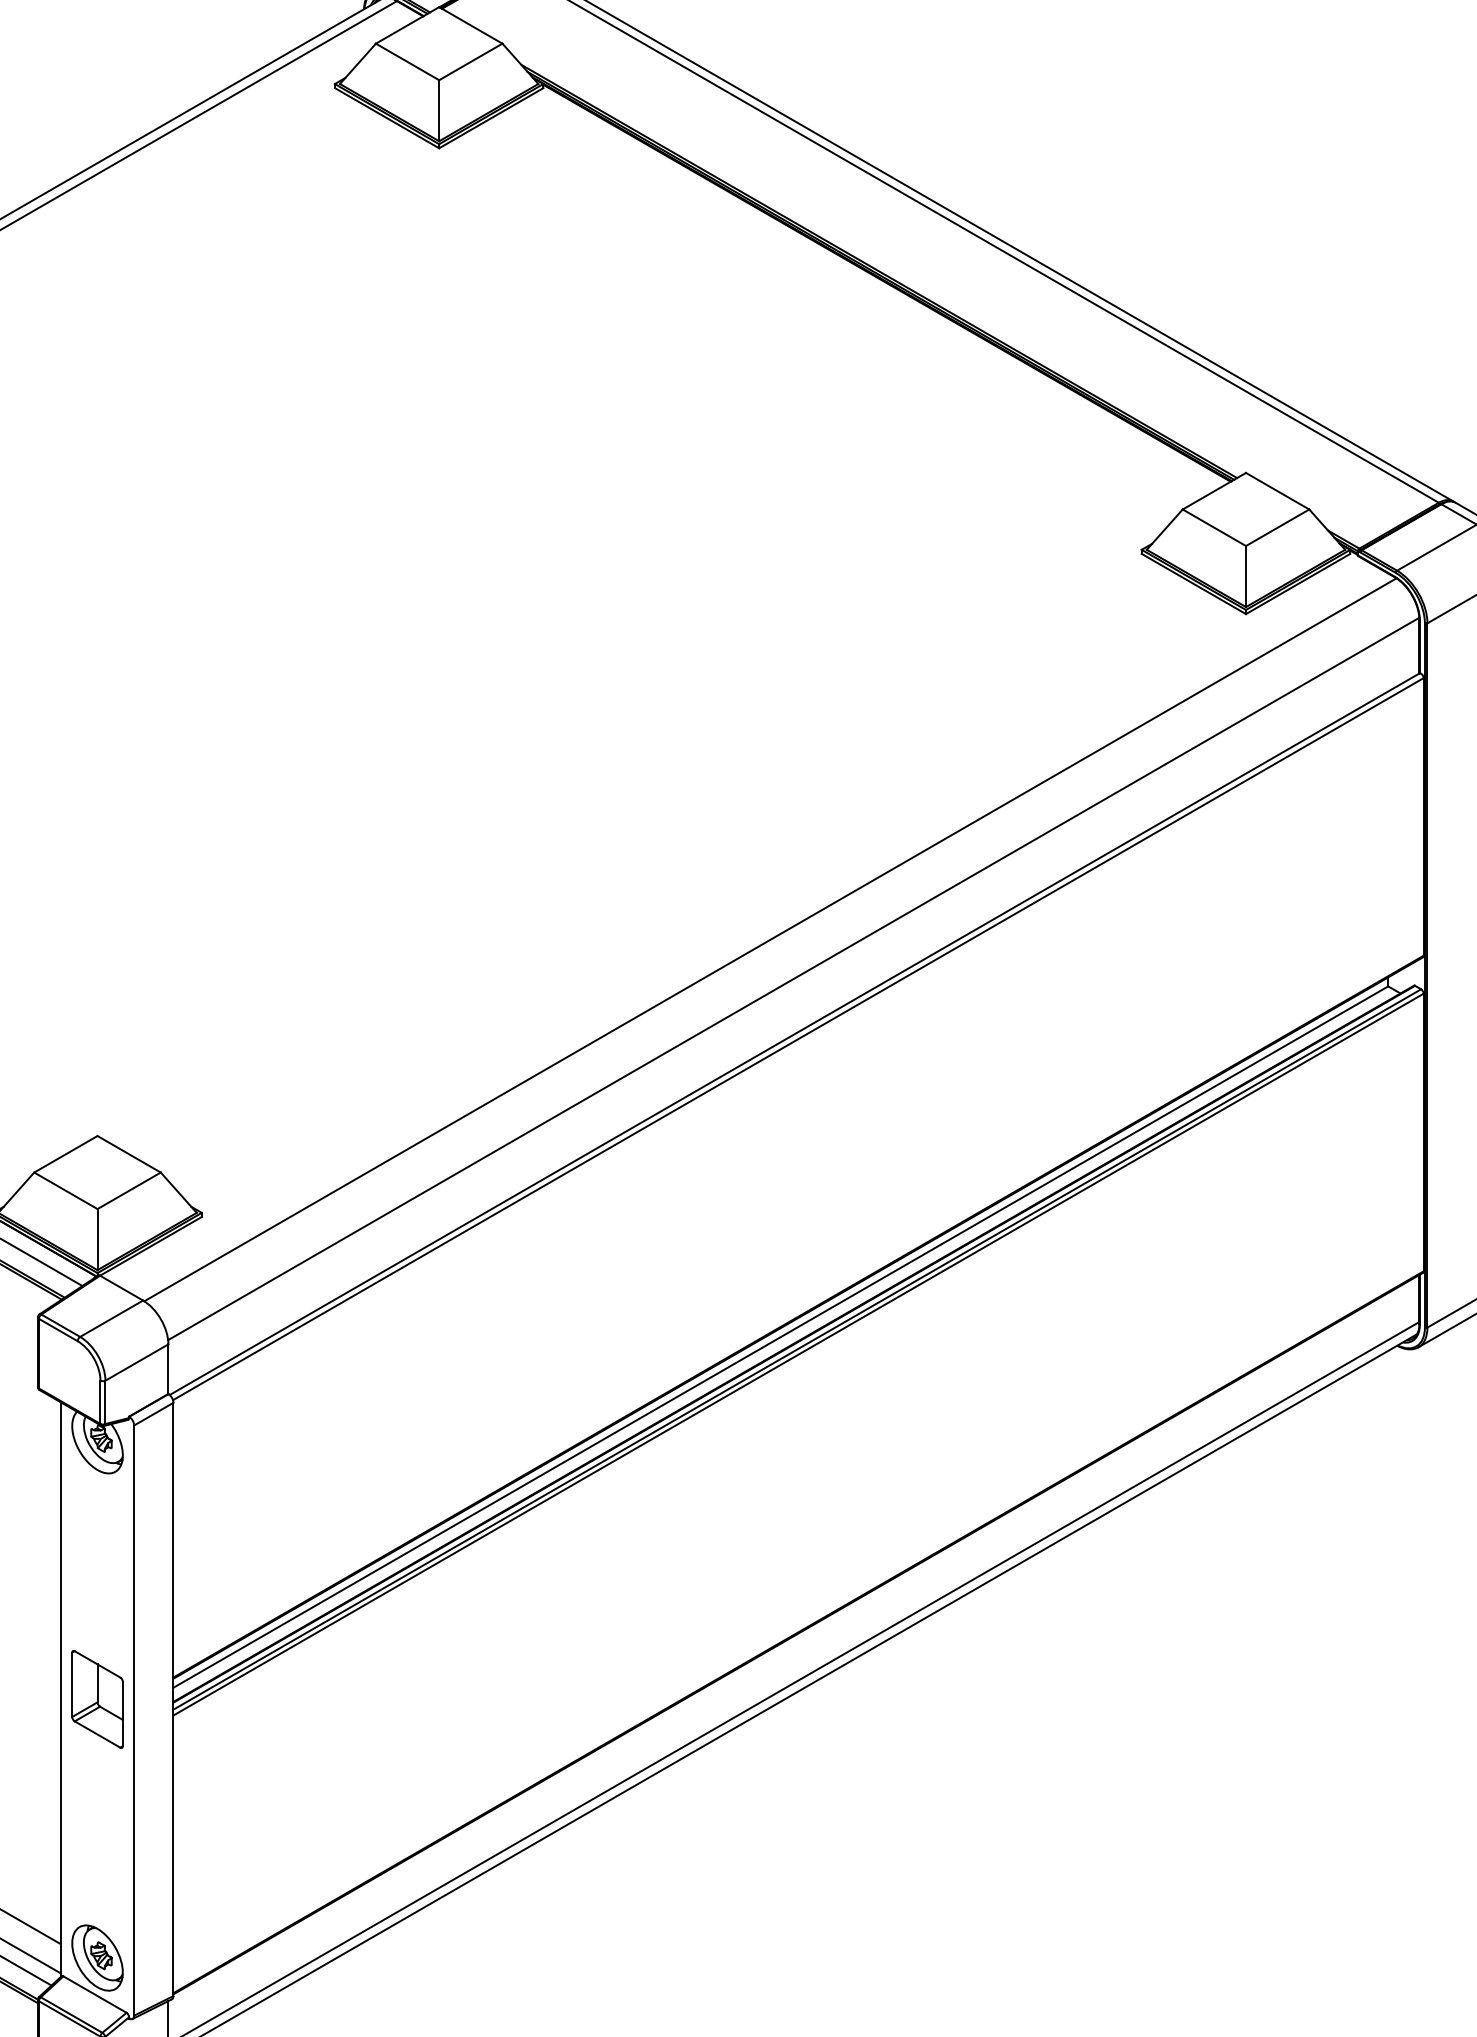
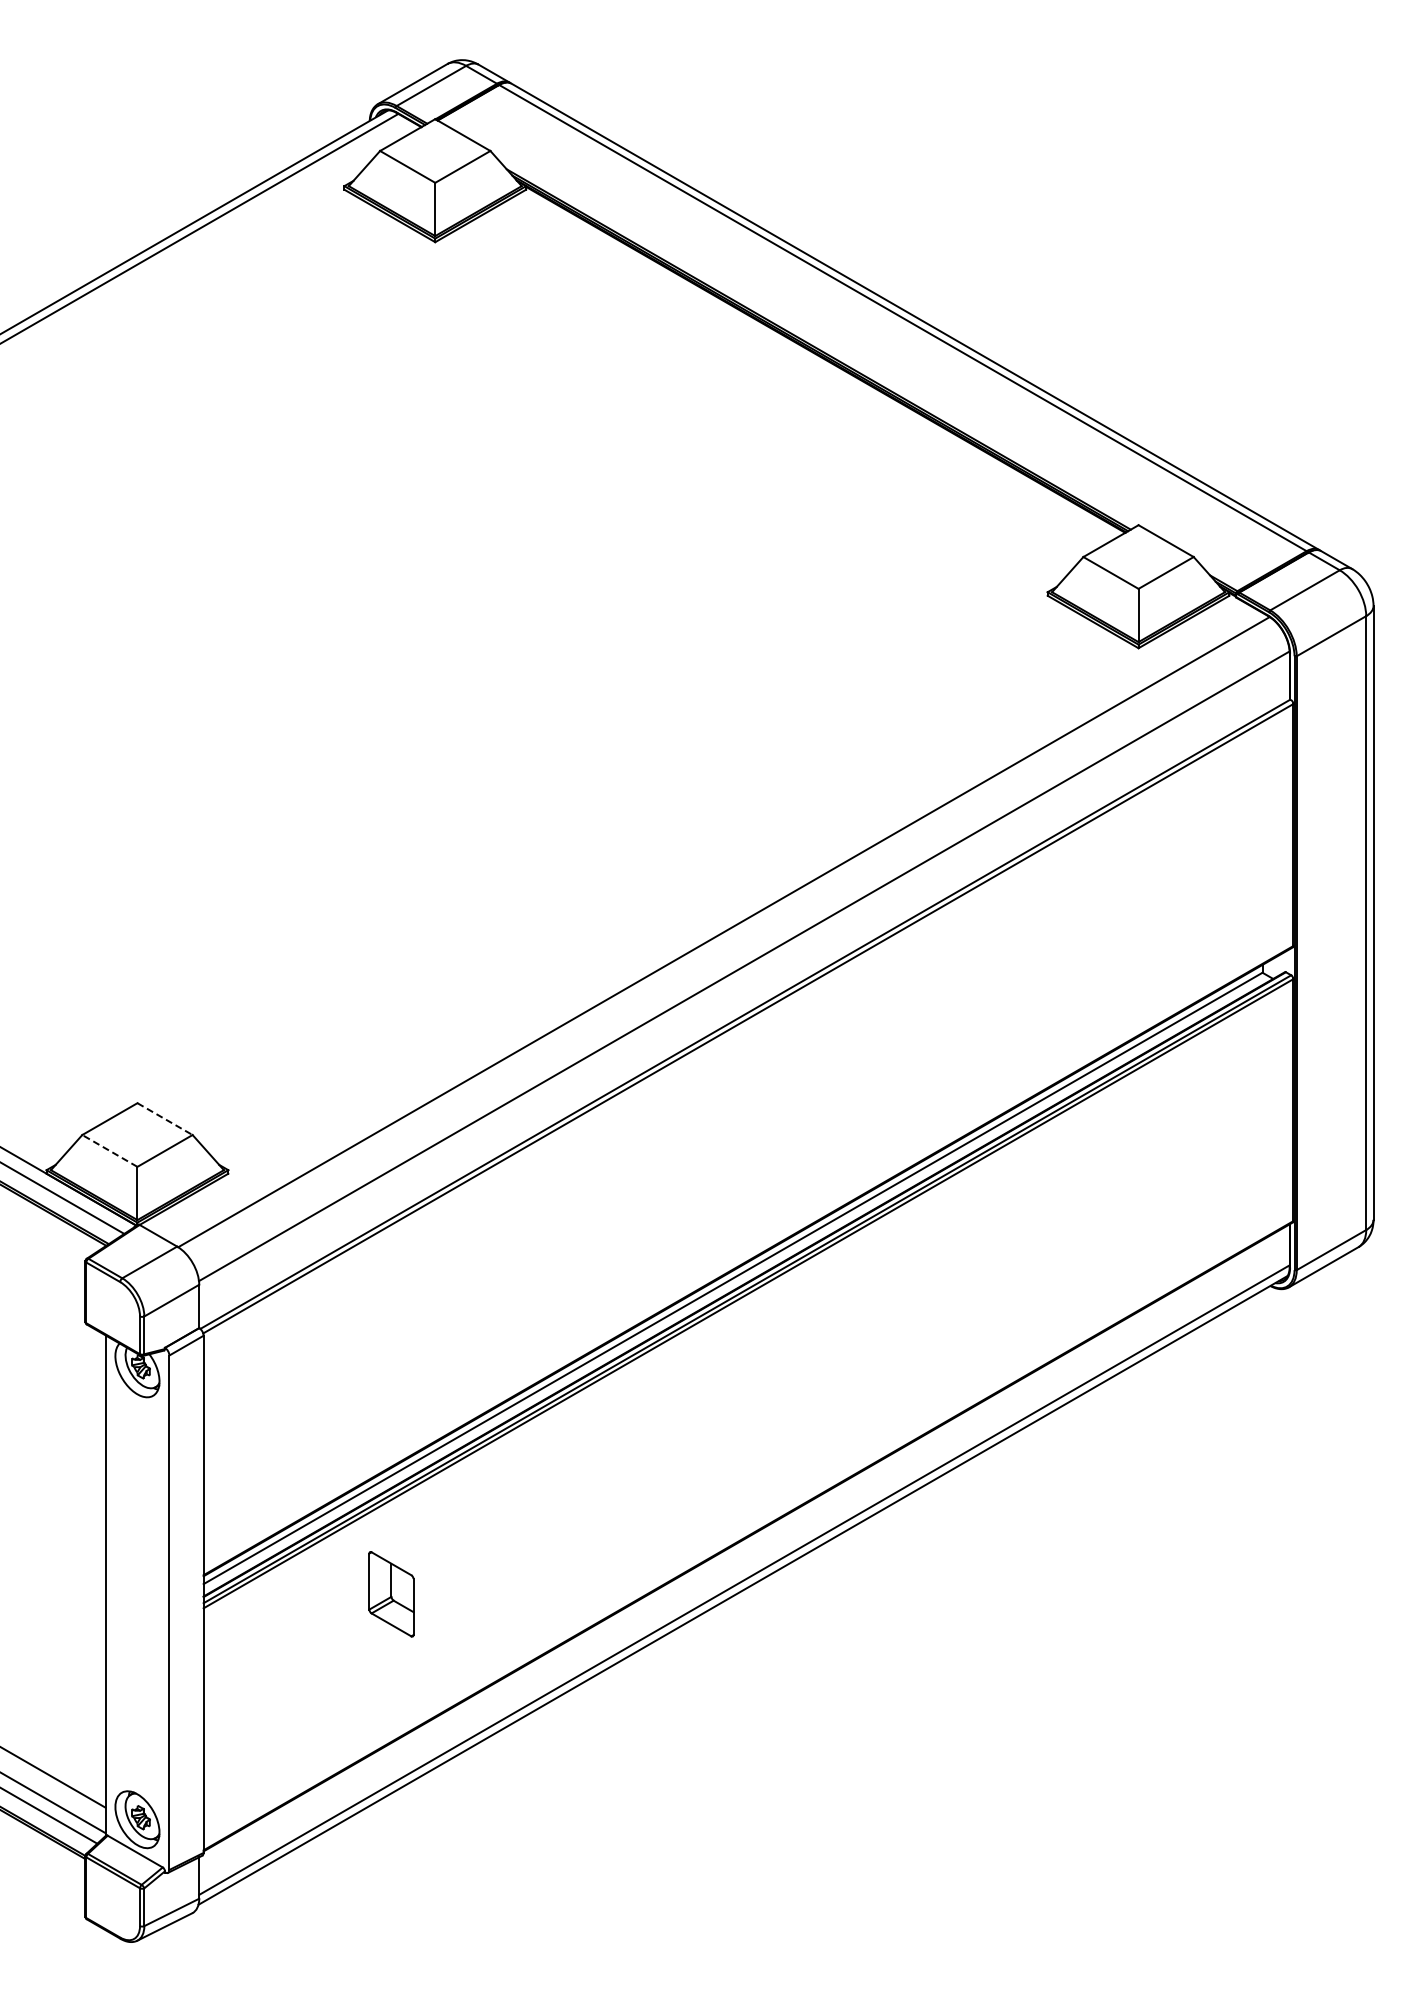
line: (129, 1154) -> (165, 1119), solid -> dashed
line: (65, 1190) -> (109, 1150), solid -> dashed
part: (97, 1699) -> (391, 1594), moved

